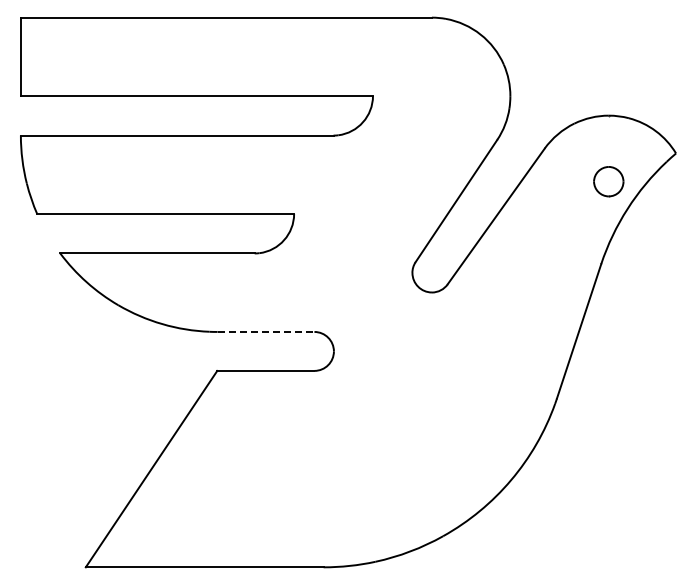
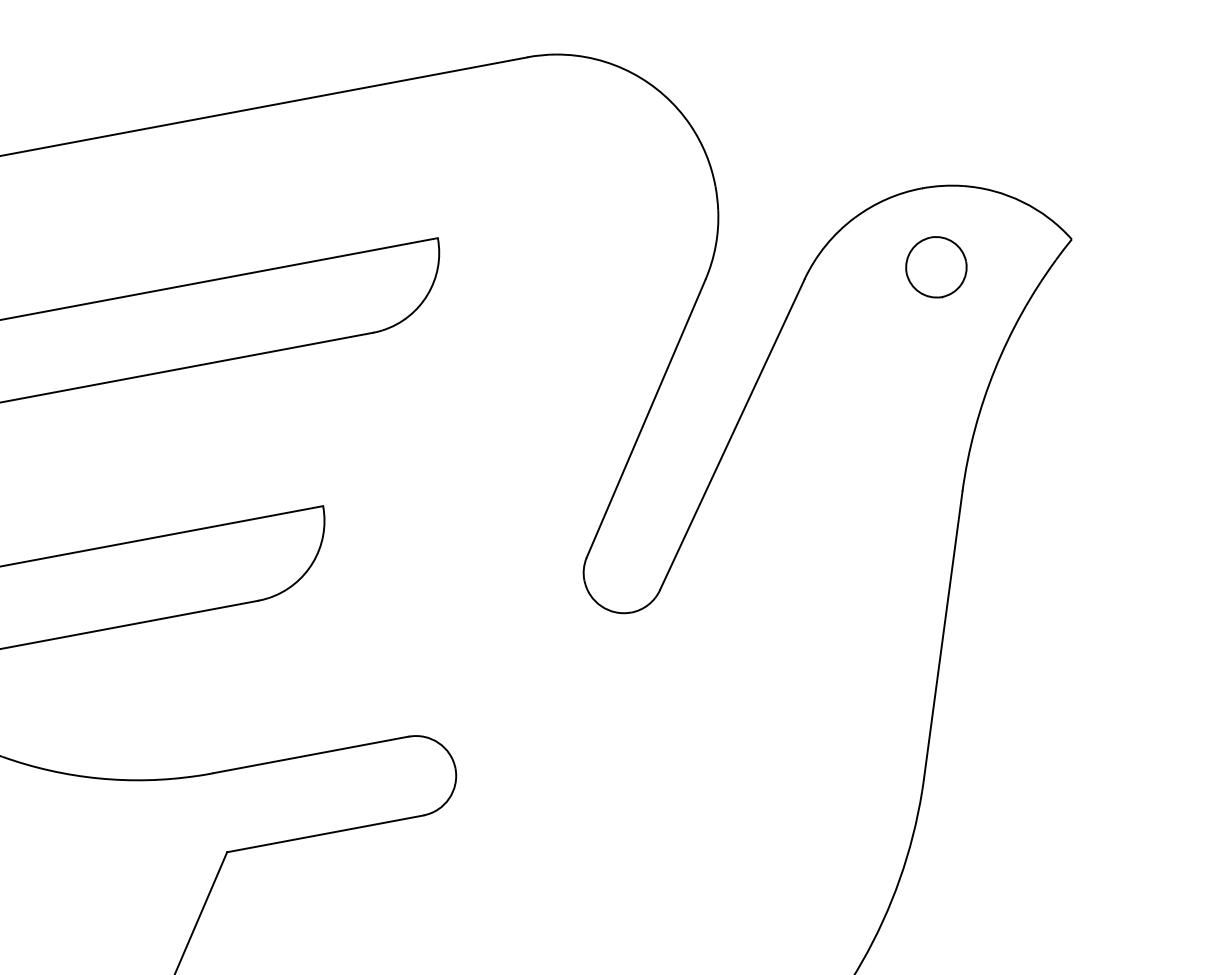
part: (608, 181) -> (935, 267), moved
line: (266, 331) -> (311, 753), dashed -> solid

